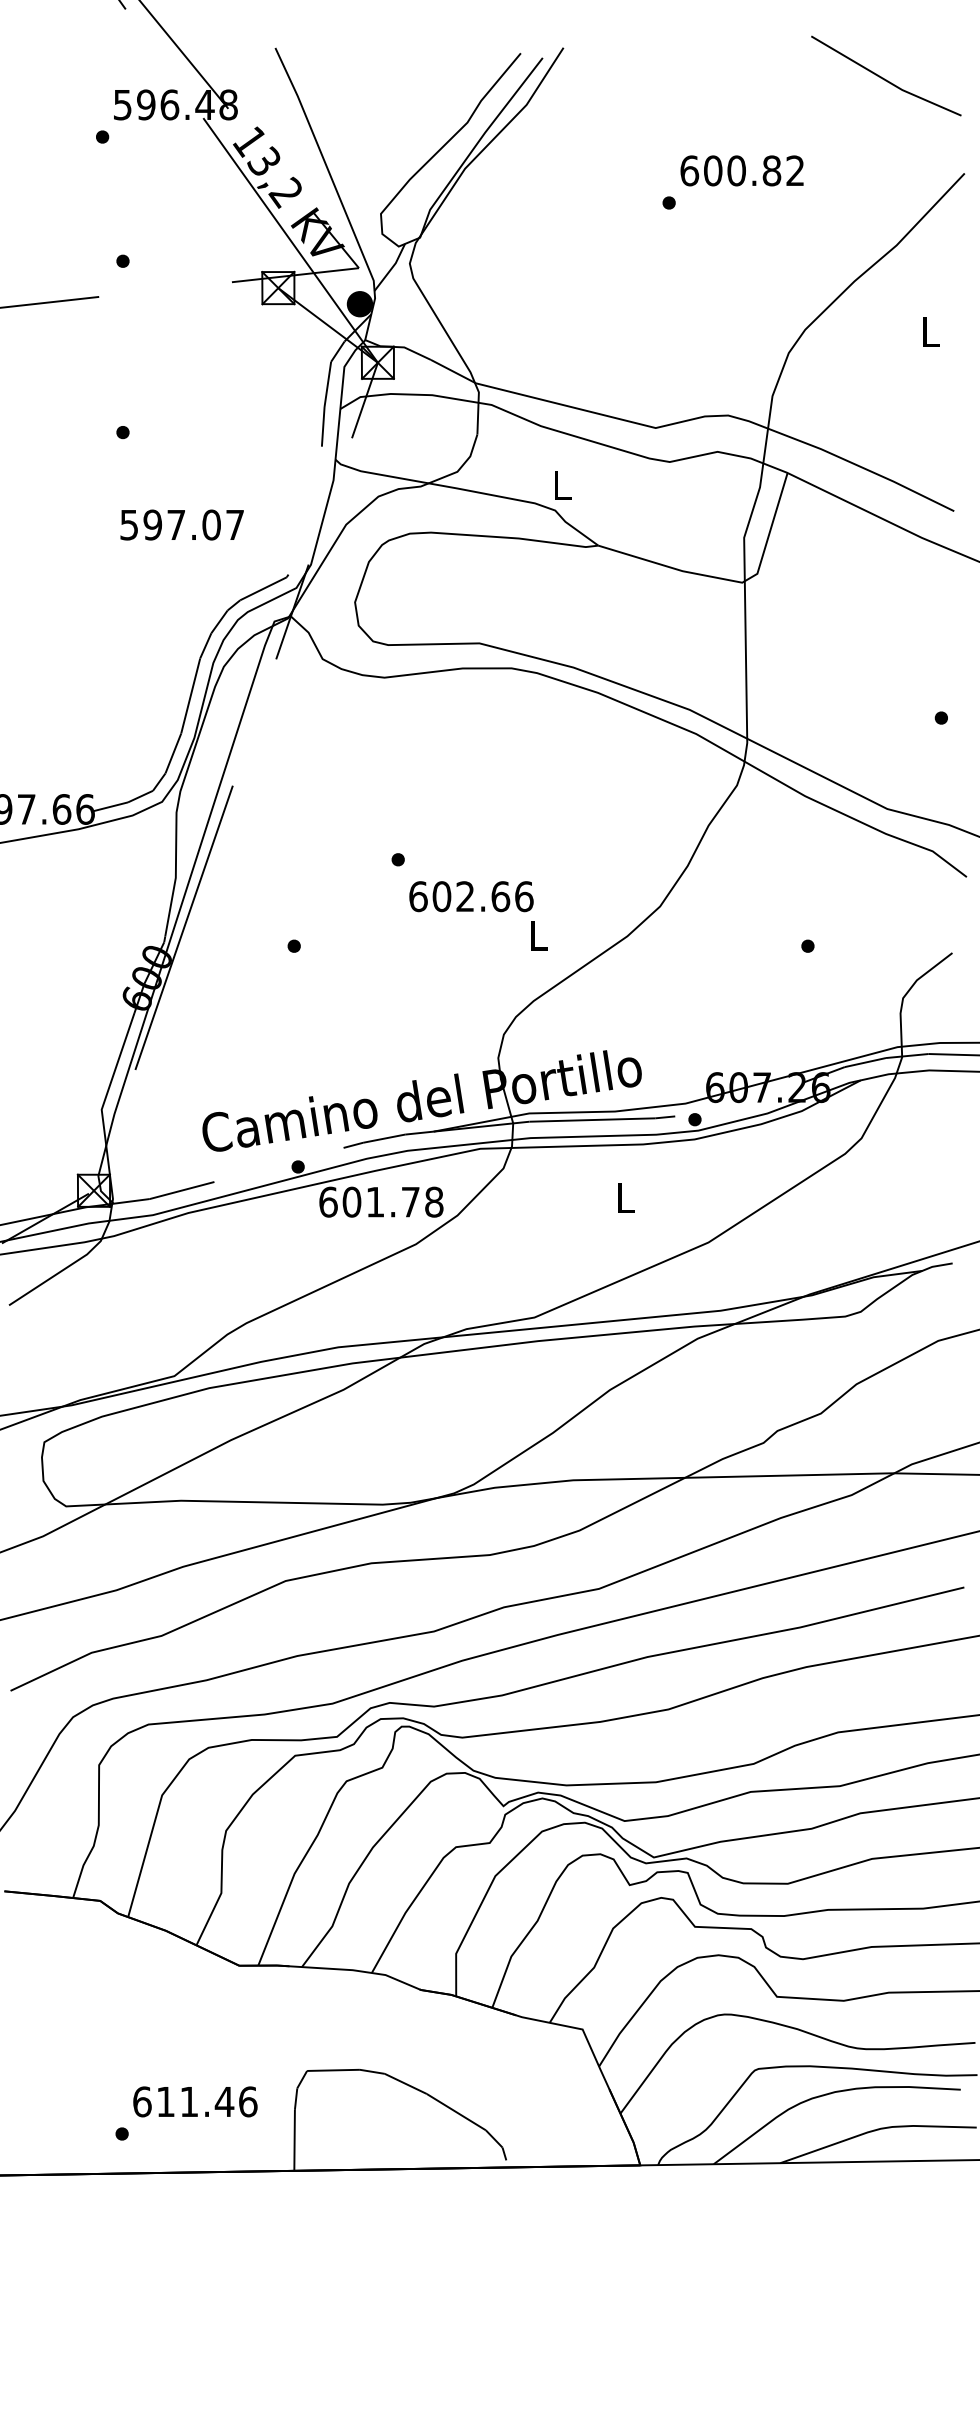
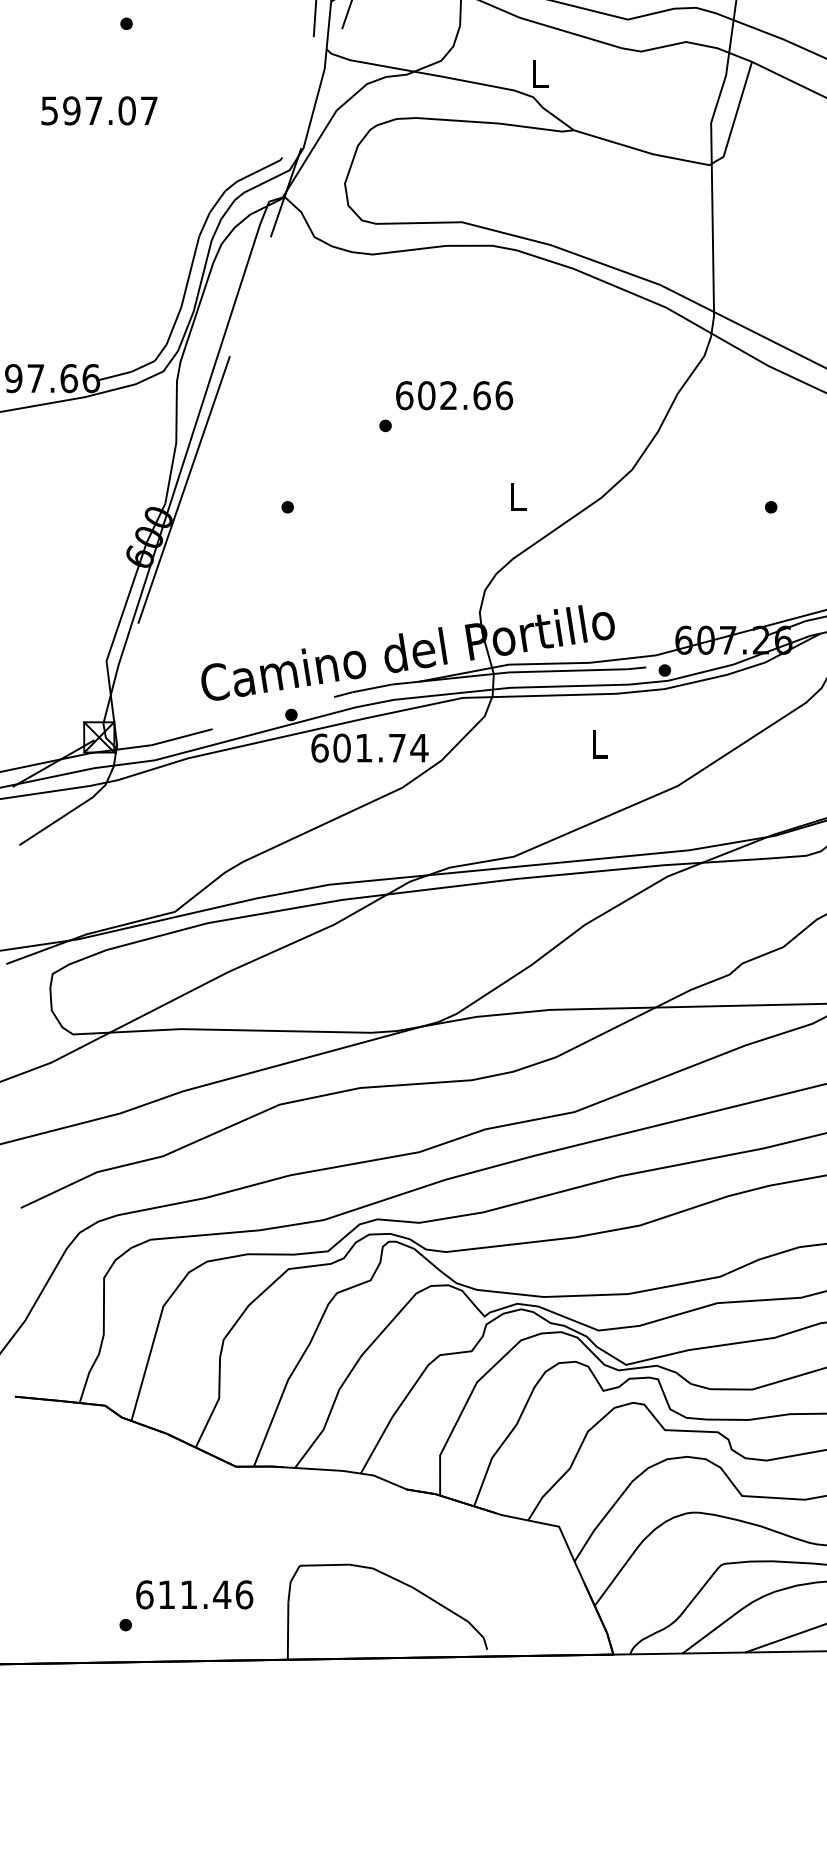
text: (181, 524) -> (98, 110), moved
text: (471, 896) -> (454, 395), moved
text: (433, 1201) -> (418, 747), 601.78 -> 601.74

